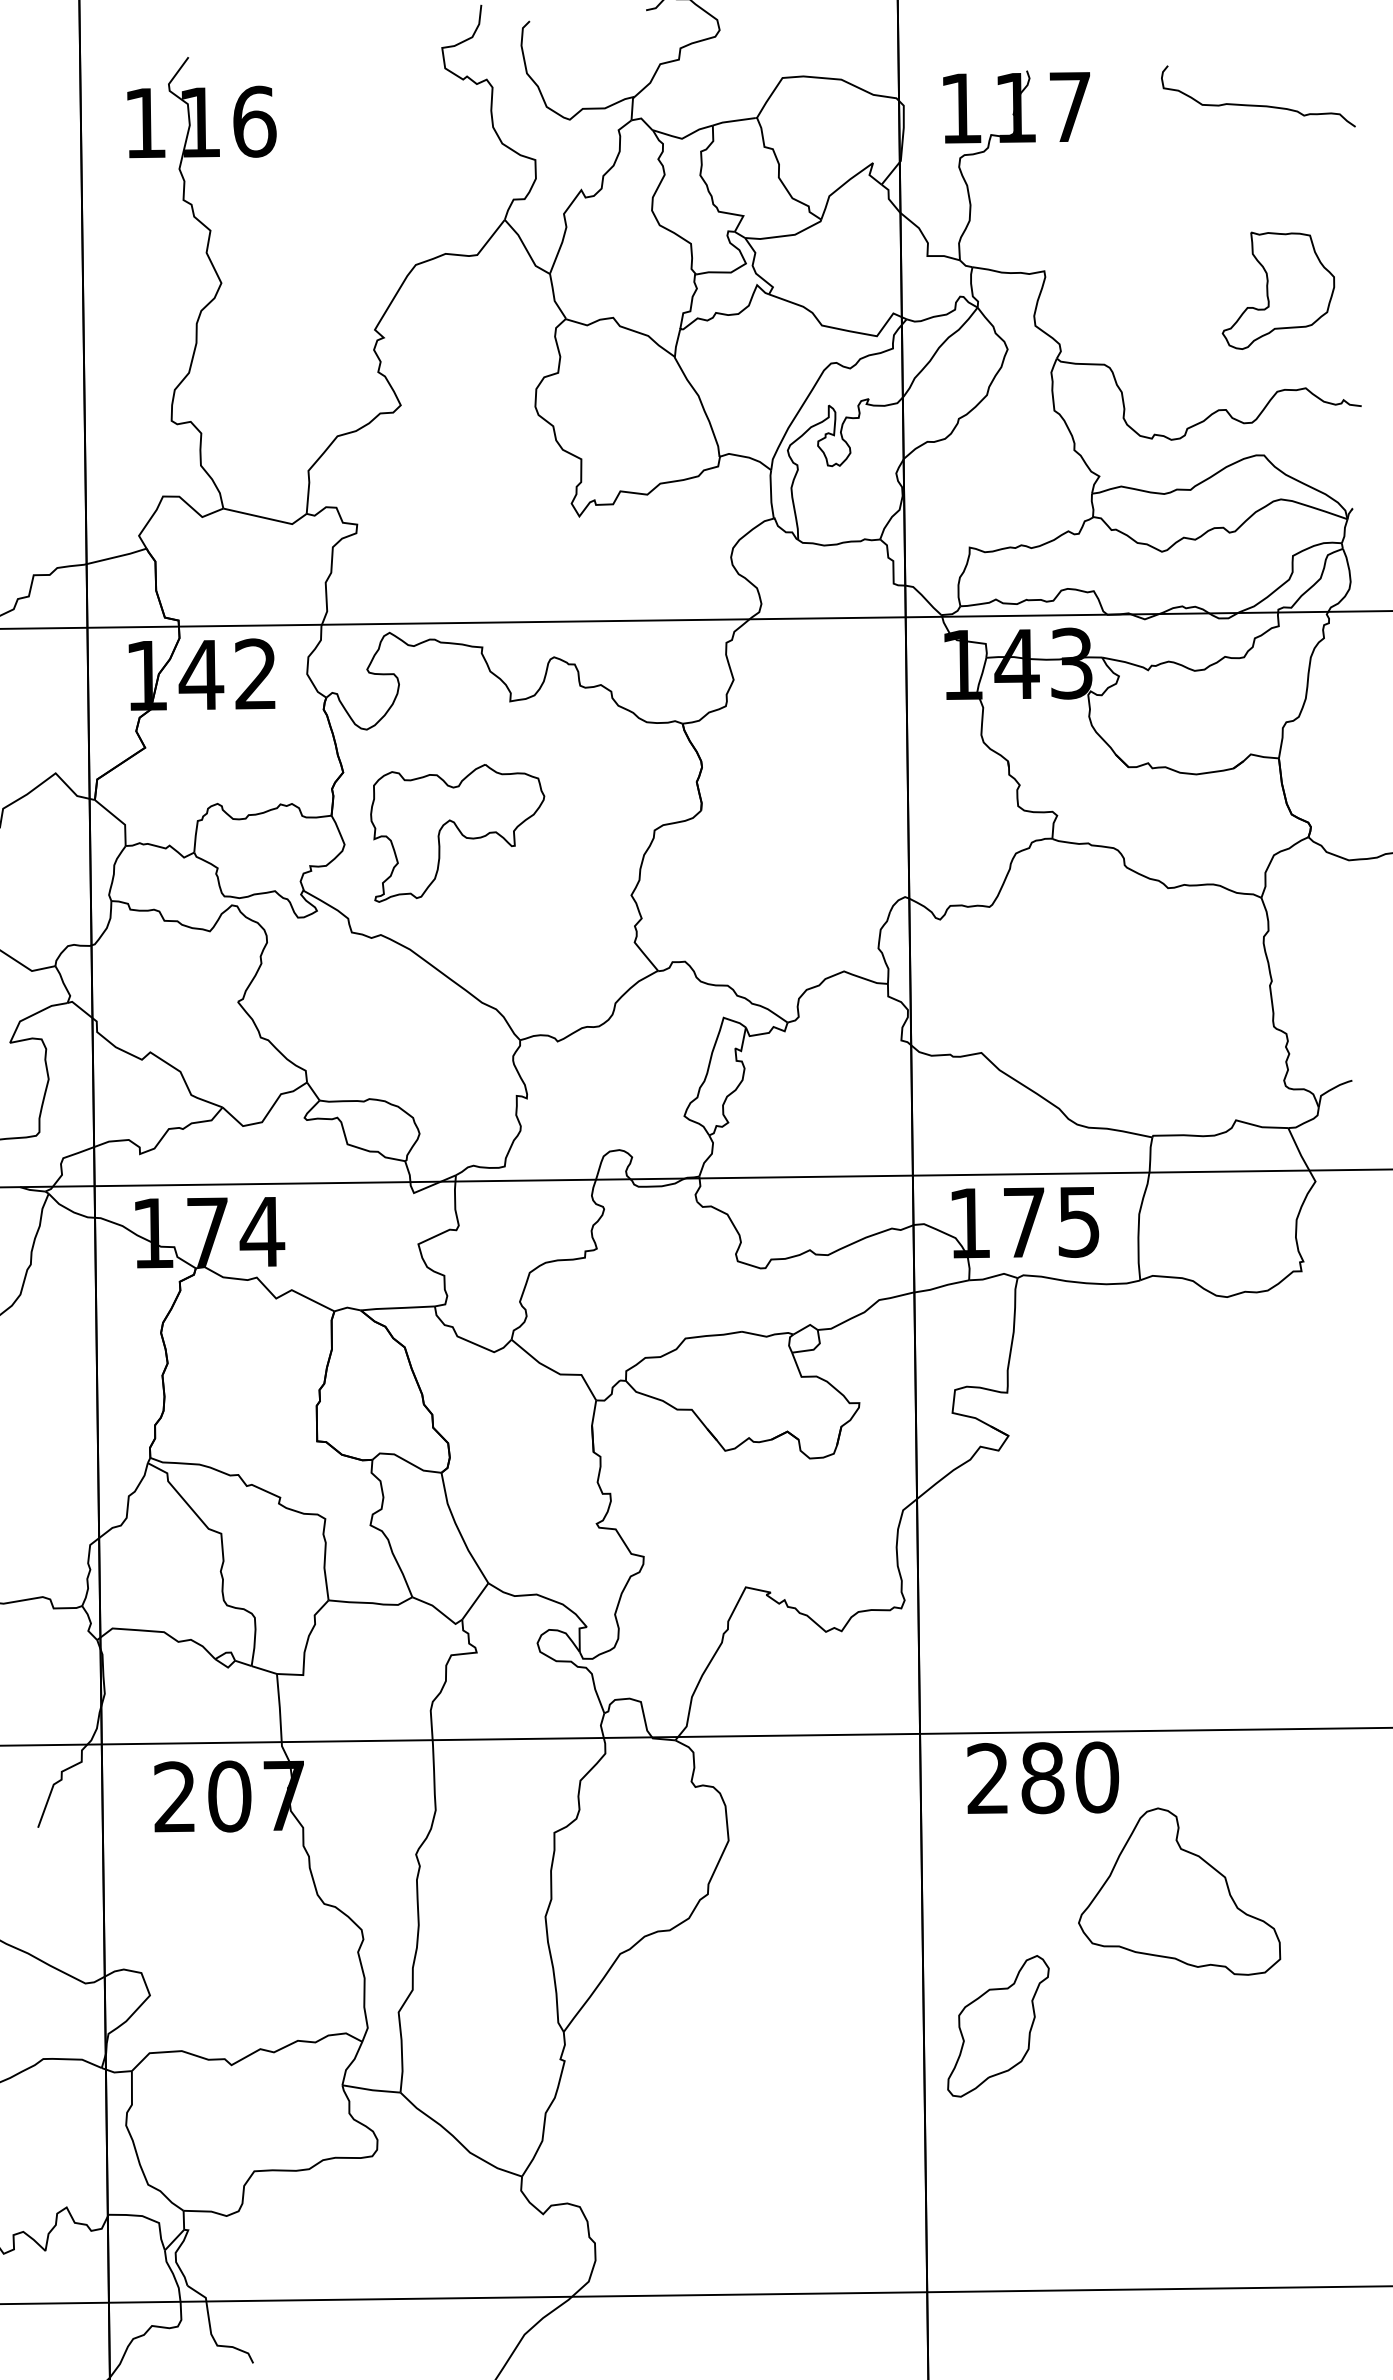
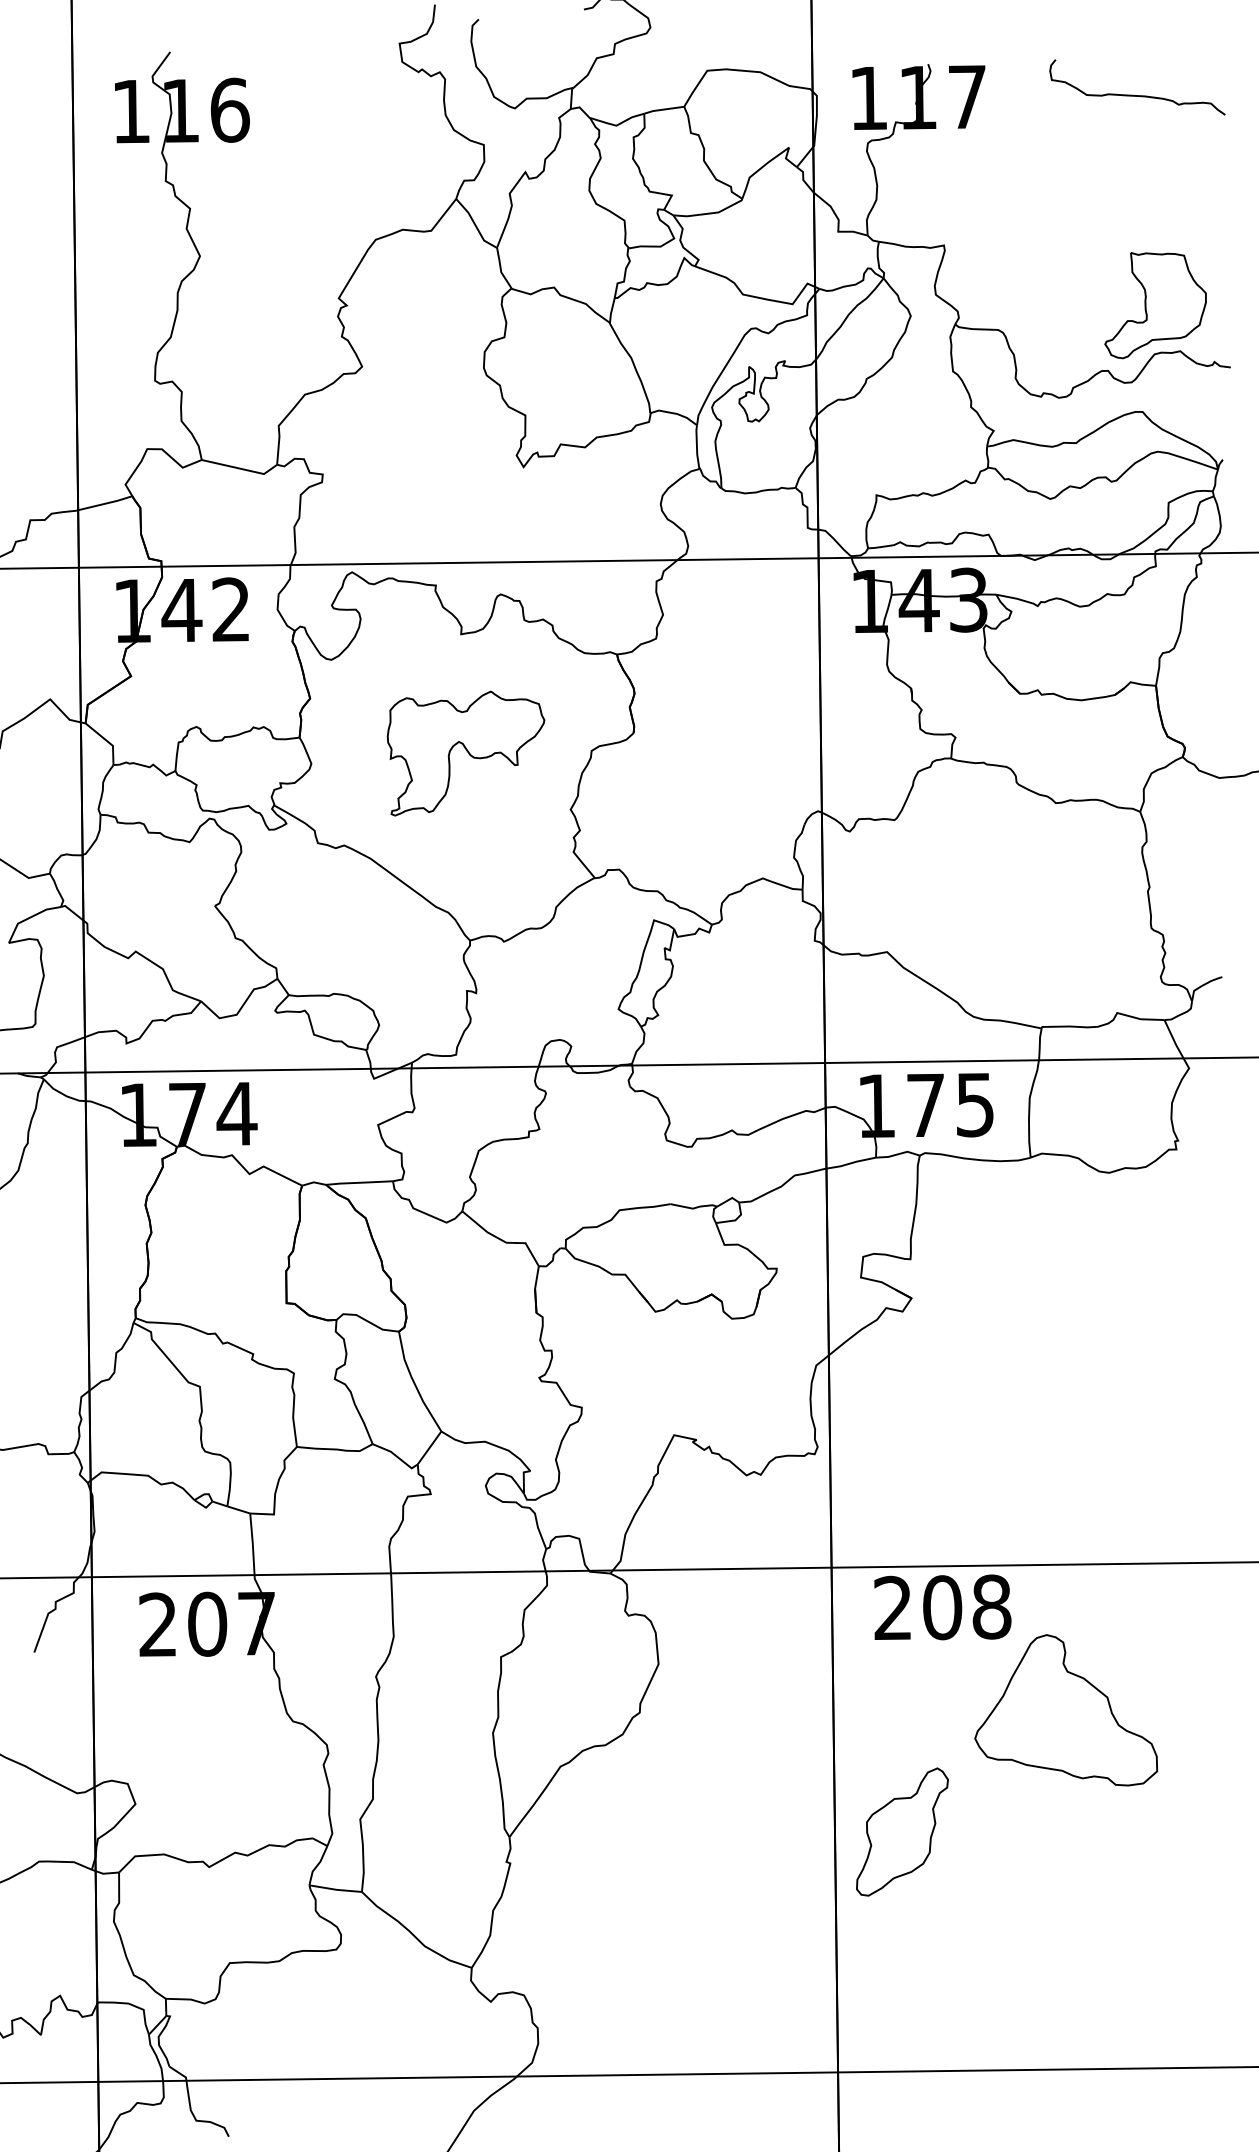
part: (1278, 290) -> (1155, 305), moved
part: (457, 833) -> (465, 753), moved
text: (1070, 1777) -> (967, 1607), 280 -> 208

